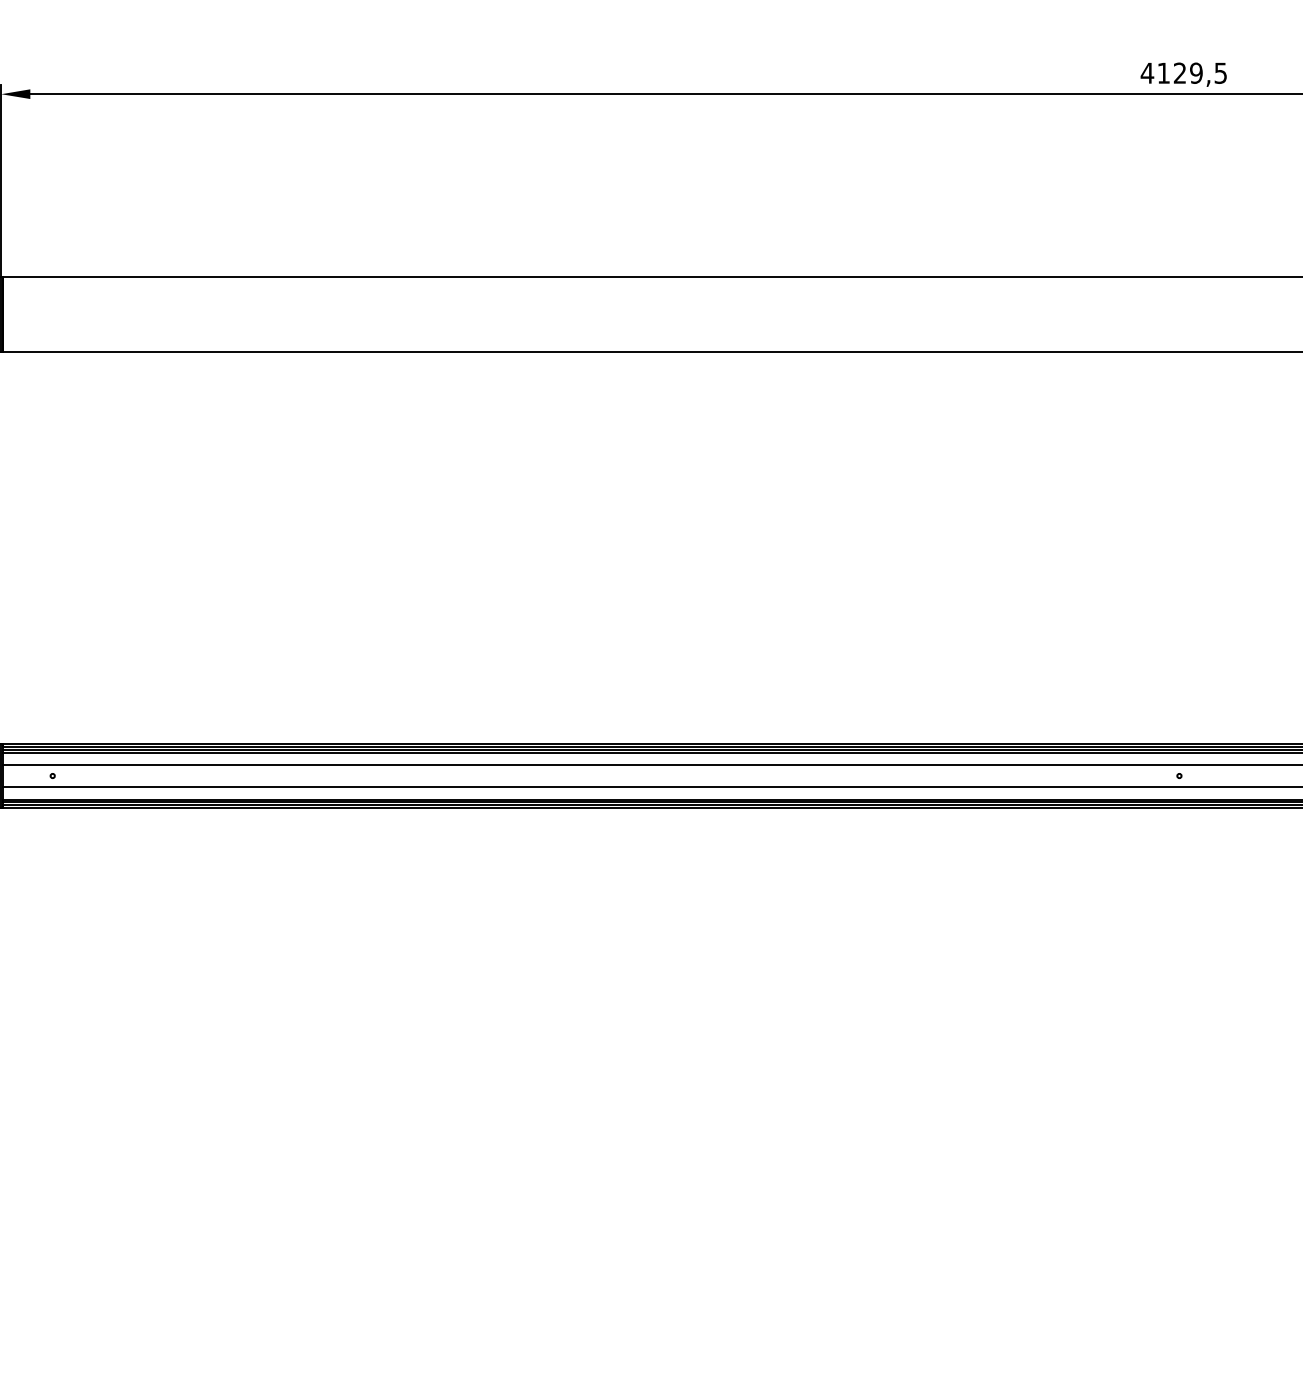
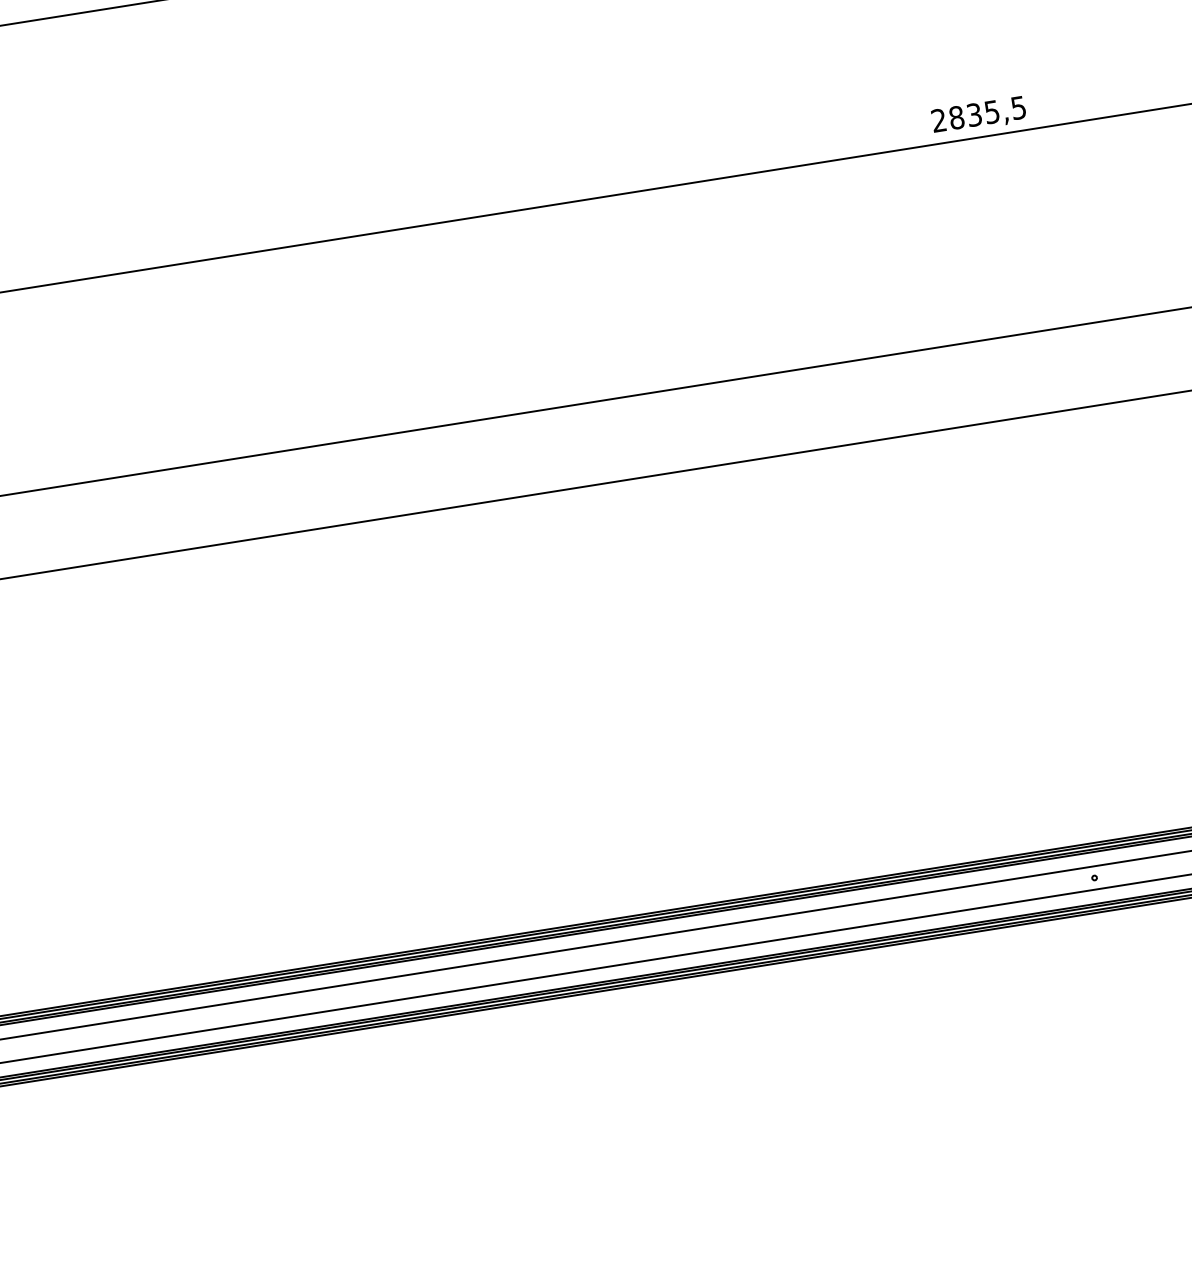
text: (1171, 72) -> (965, 115), 4129,5 -> 2835,5

